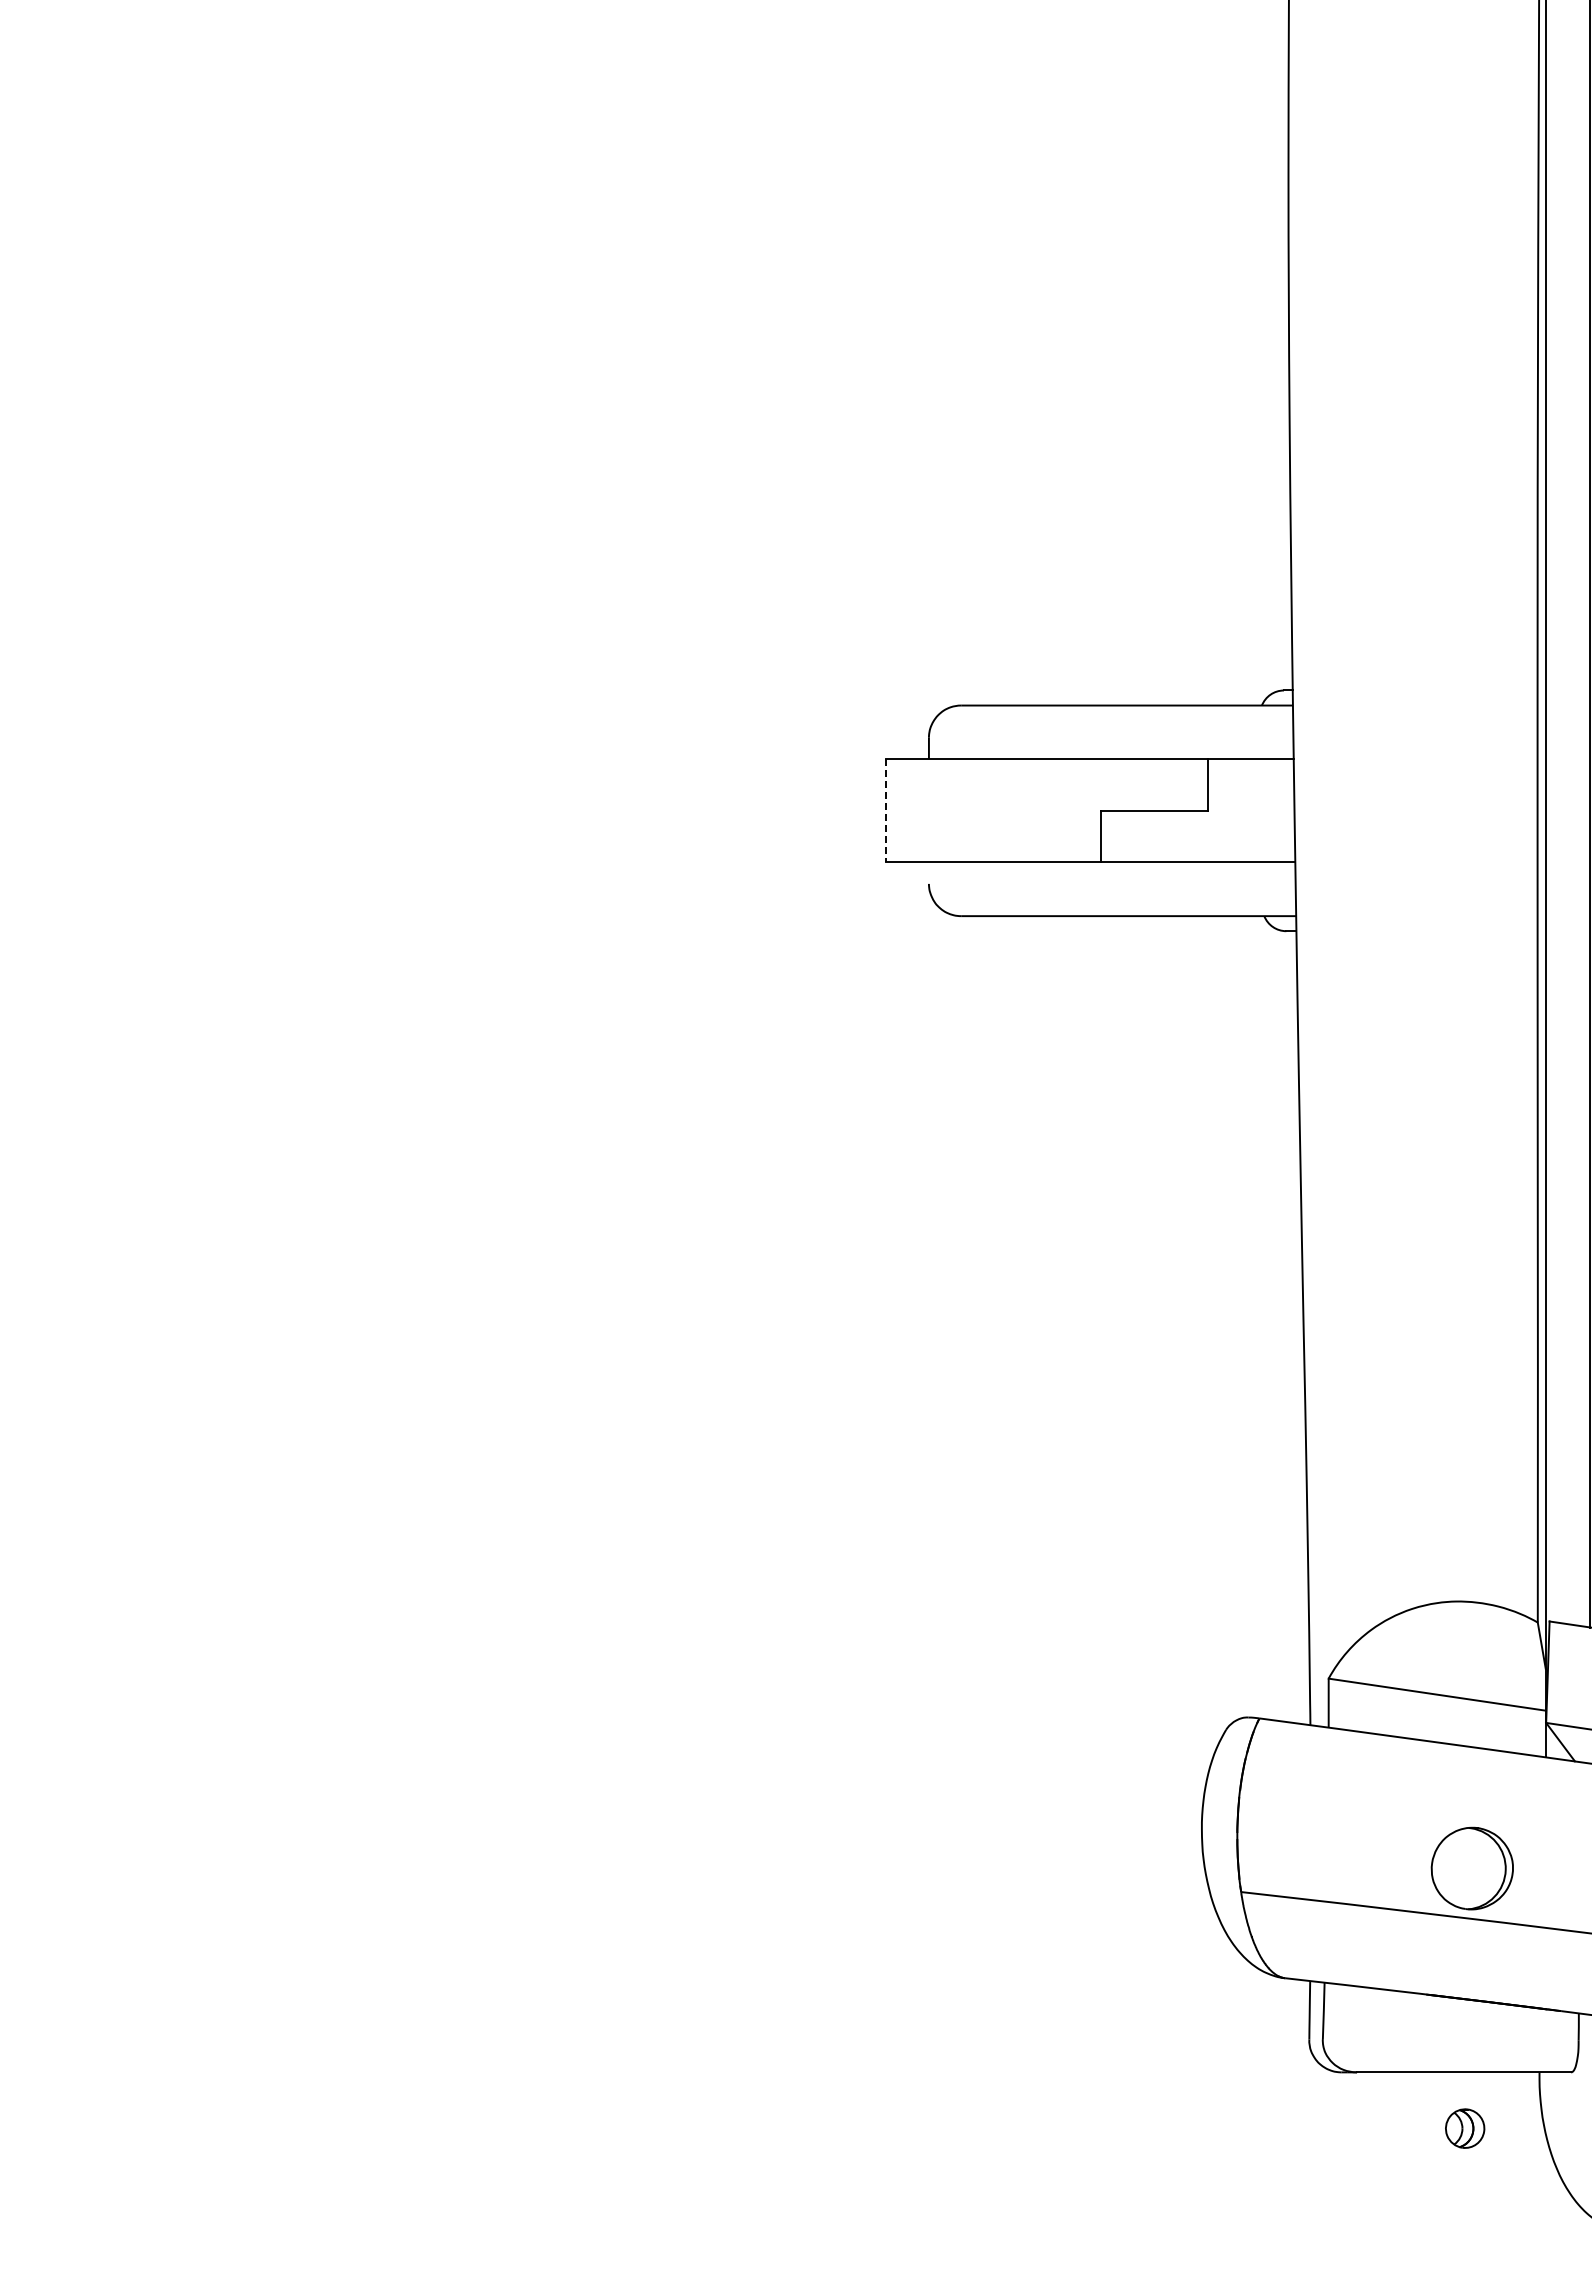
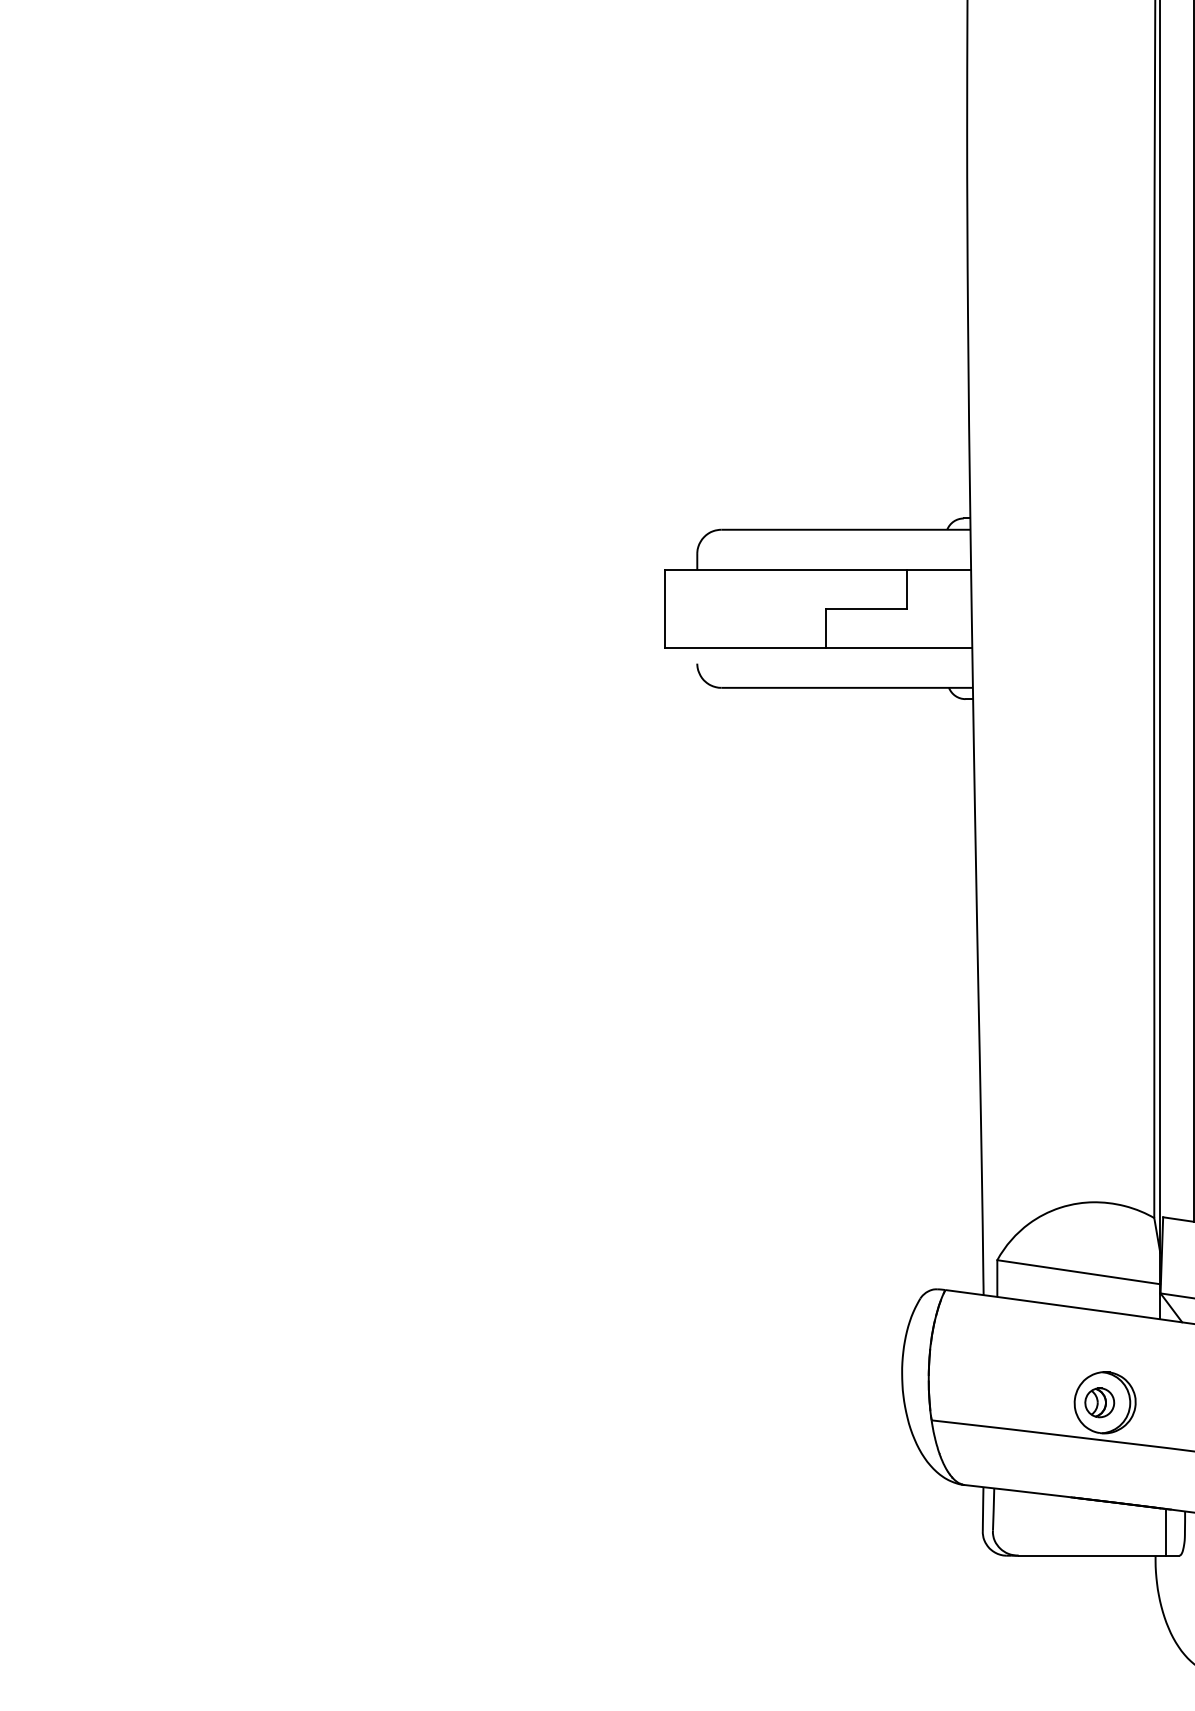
line: (885, 810) -> (664, 608), dashed -> solid
line: (1553, 2041) -> (1166, 1532), added
part: (1465, 2128) -> (1100, 1402), moved

